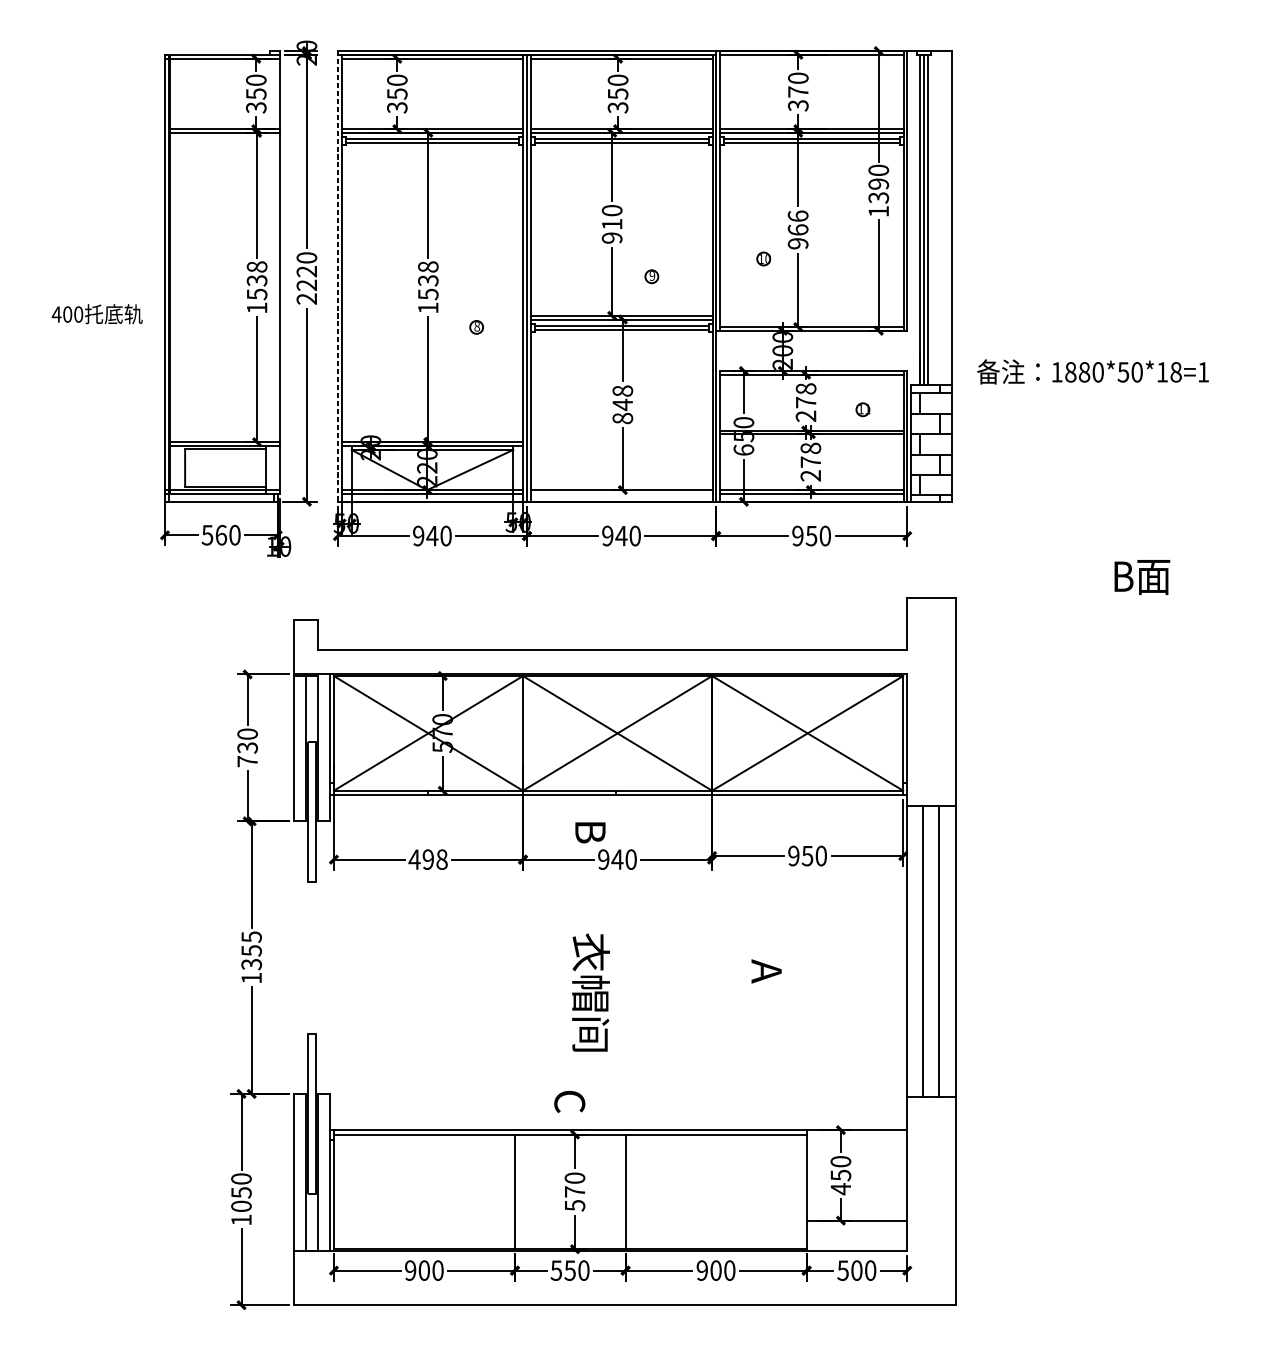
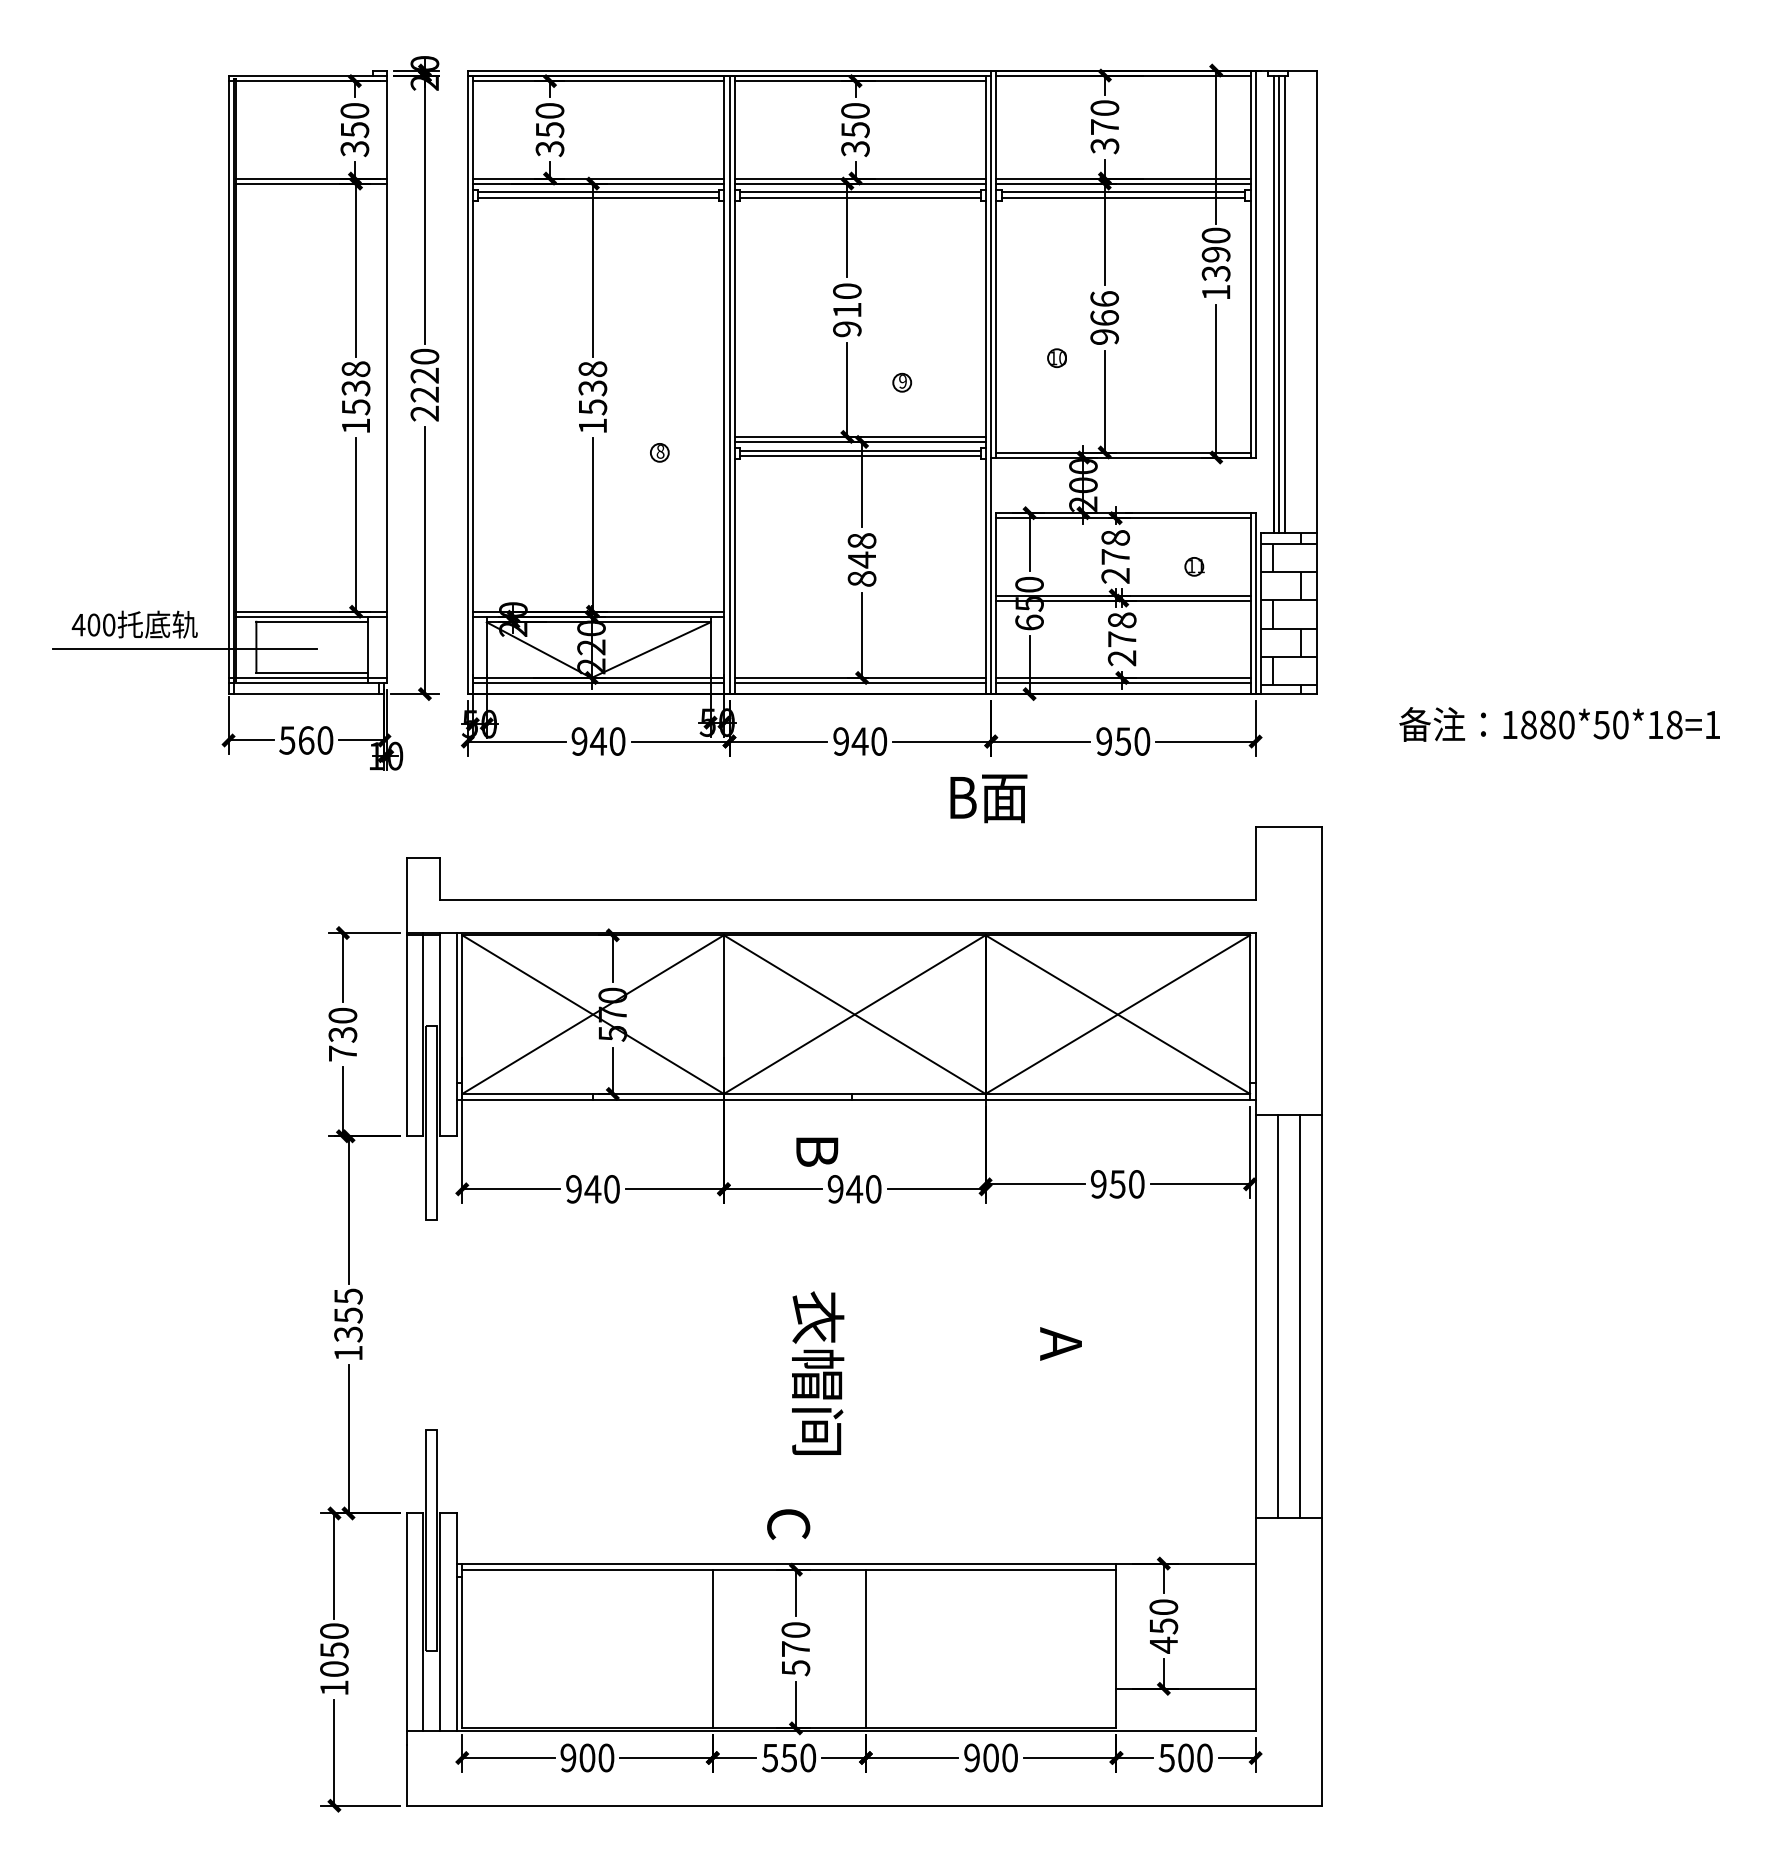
line: (337, 276) -> (467, 382), dashed -> solid
text: (97, 314) -> (134, 624), moved
text: (1092, 371) -> (1559, 724), moved
line: (133, 468) -> (185, 648), added
line: (621, 494) -> (860, 683), added
text: (1142, 577) -> (988, 798), moved
text: (428, 859) -> (592, 1189), 498 -> 940

